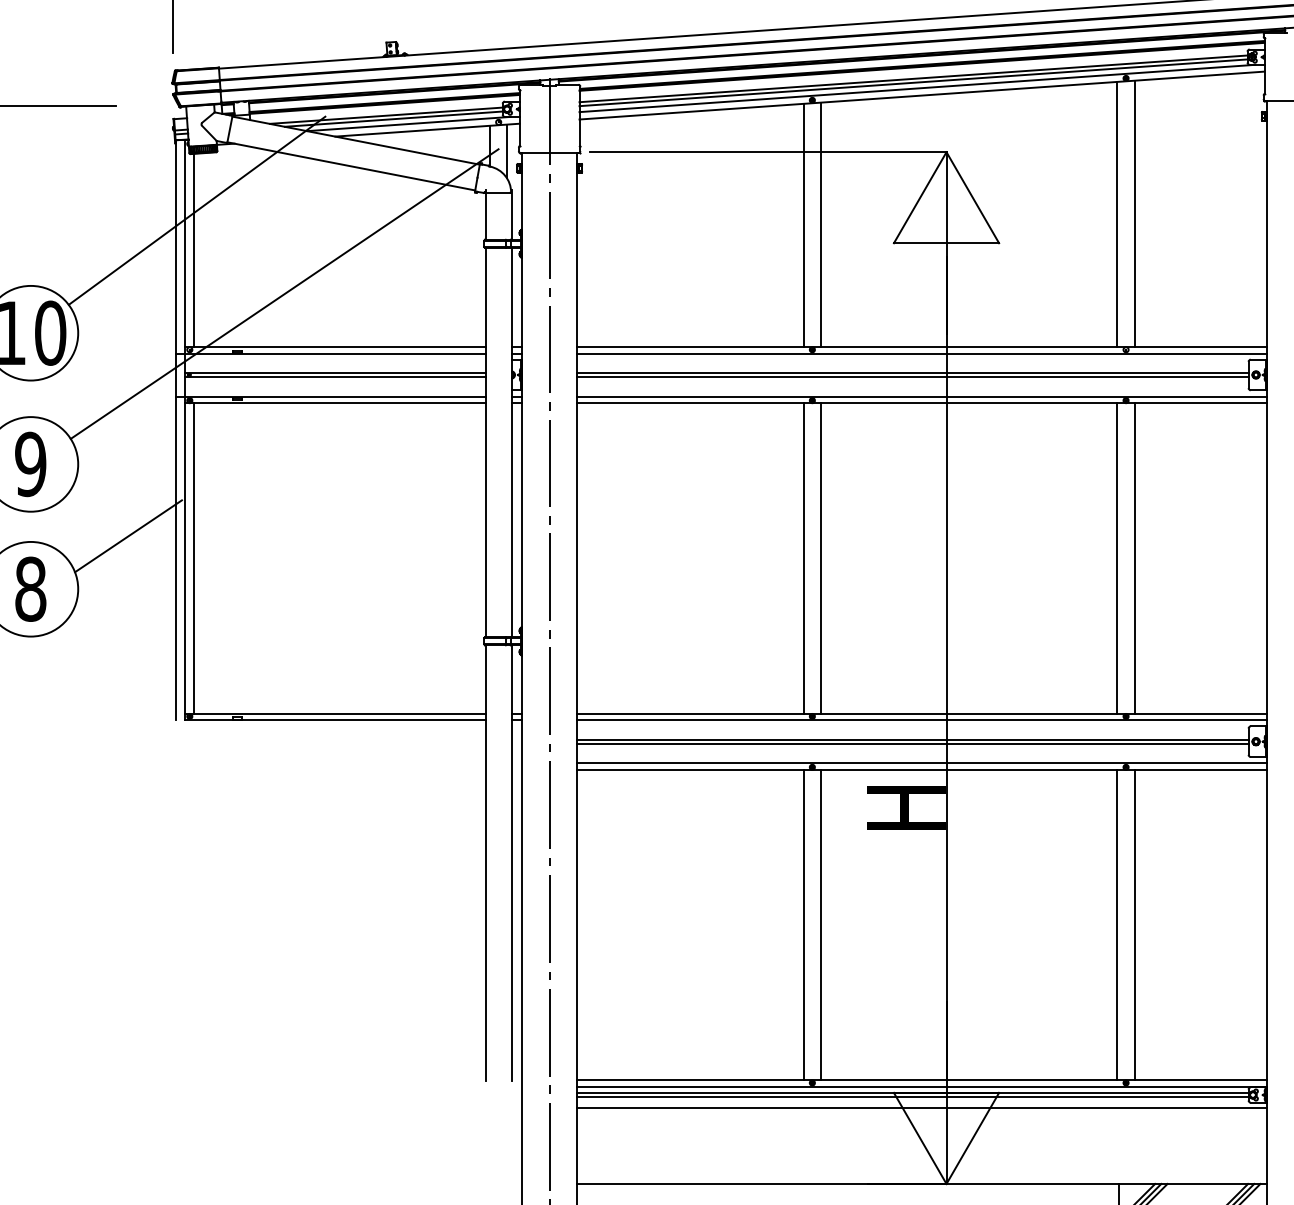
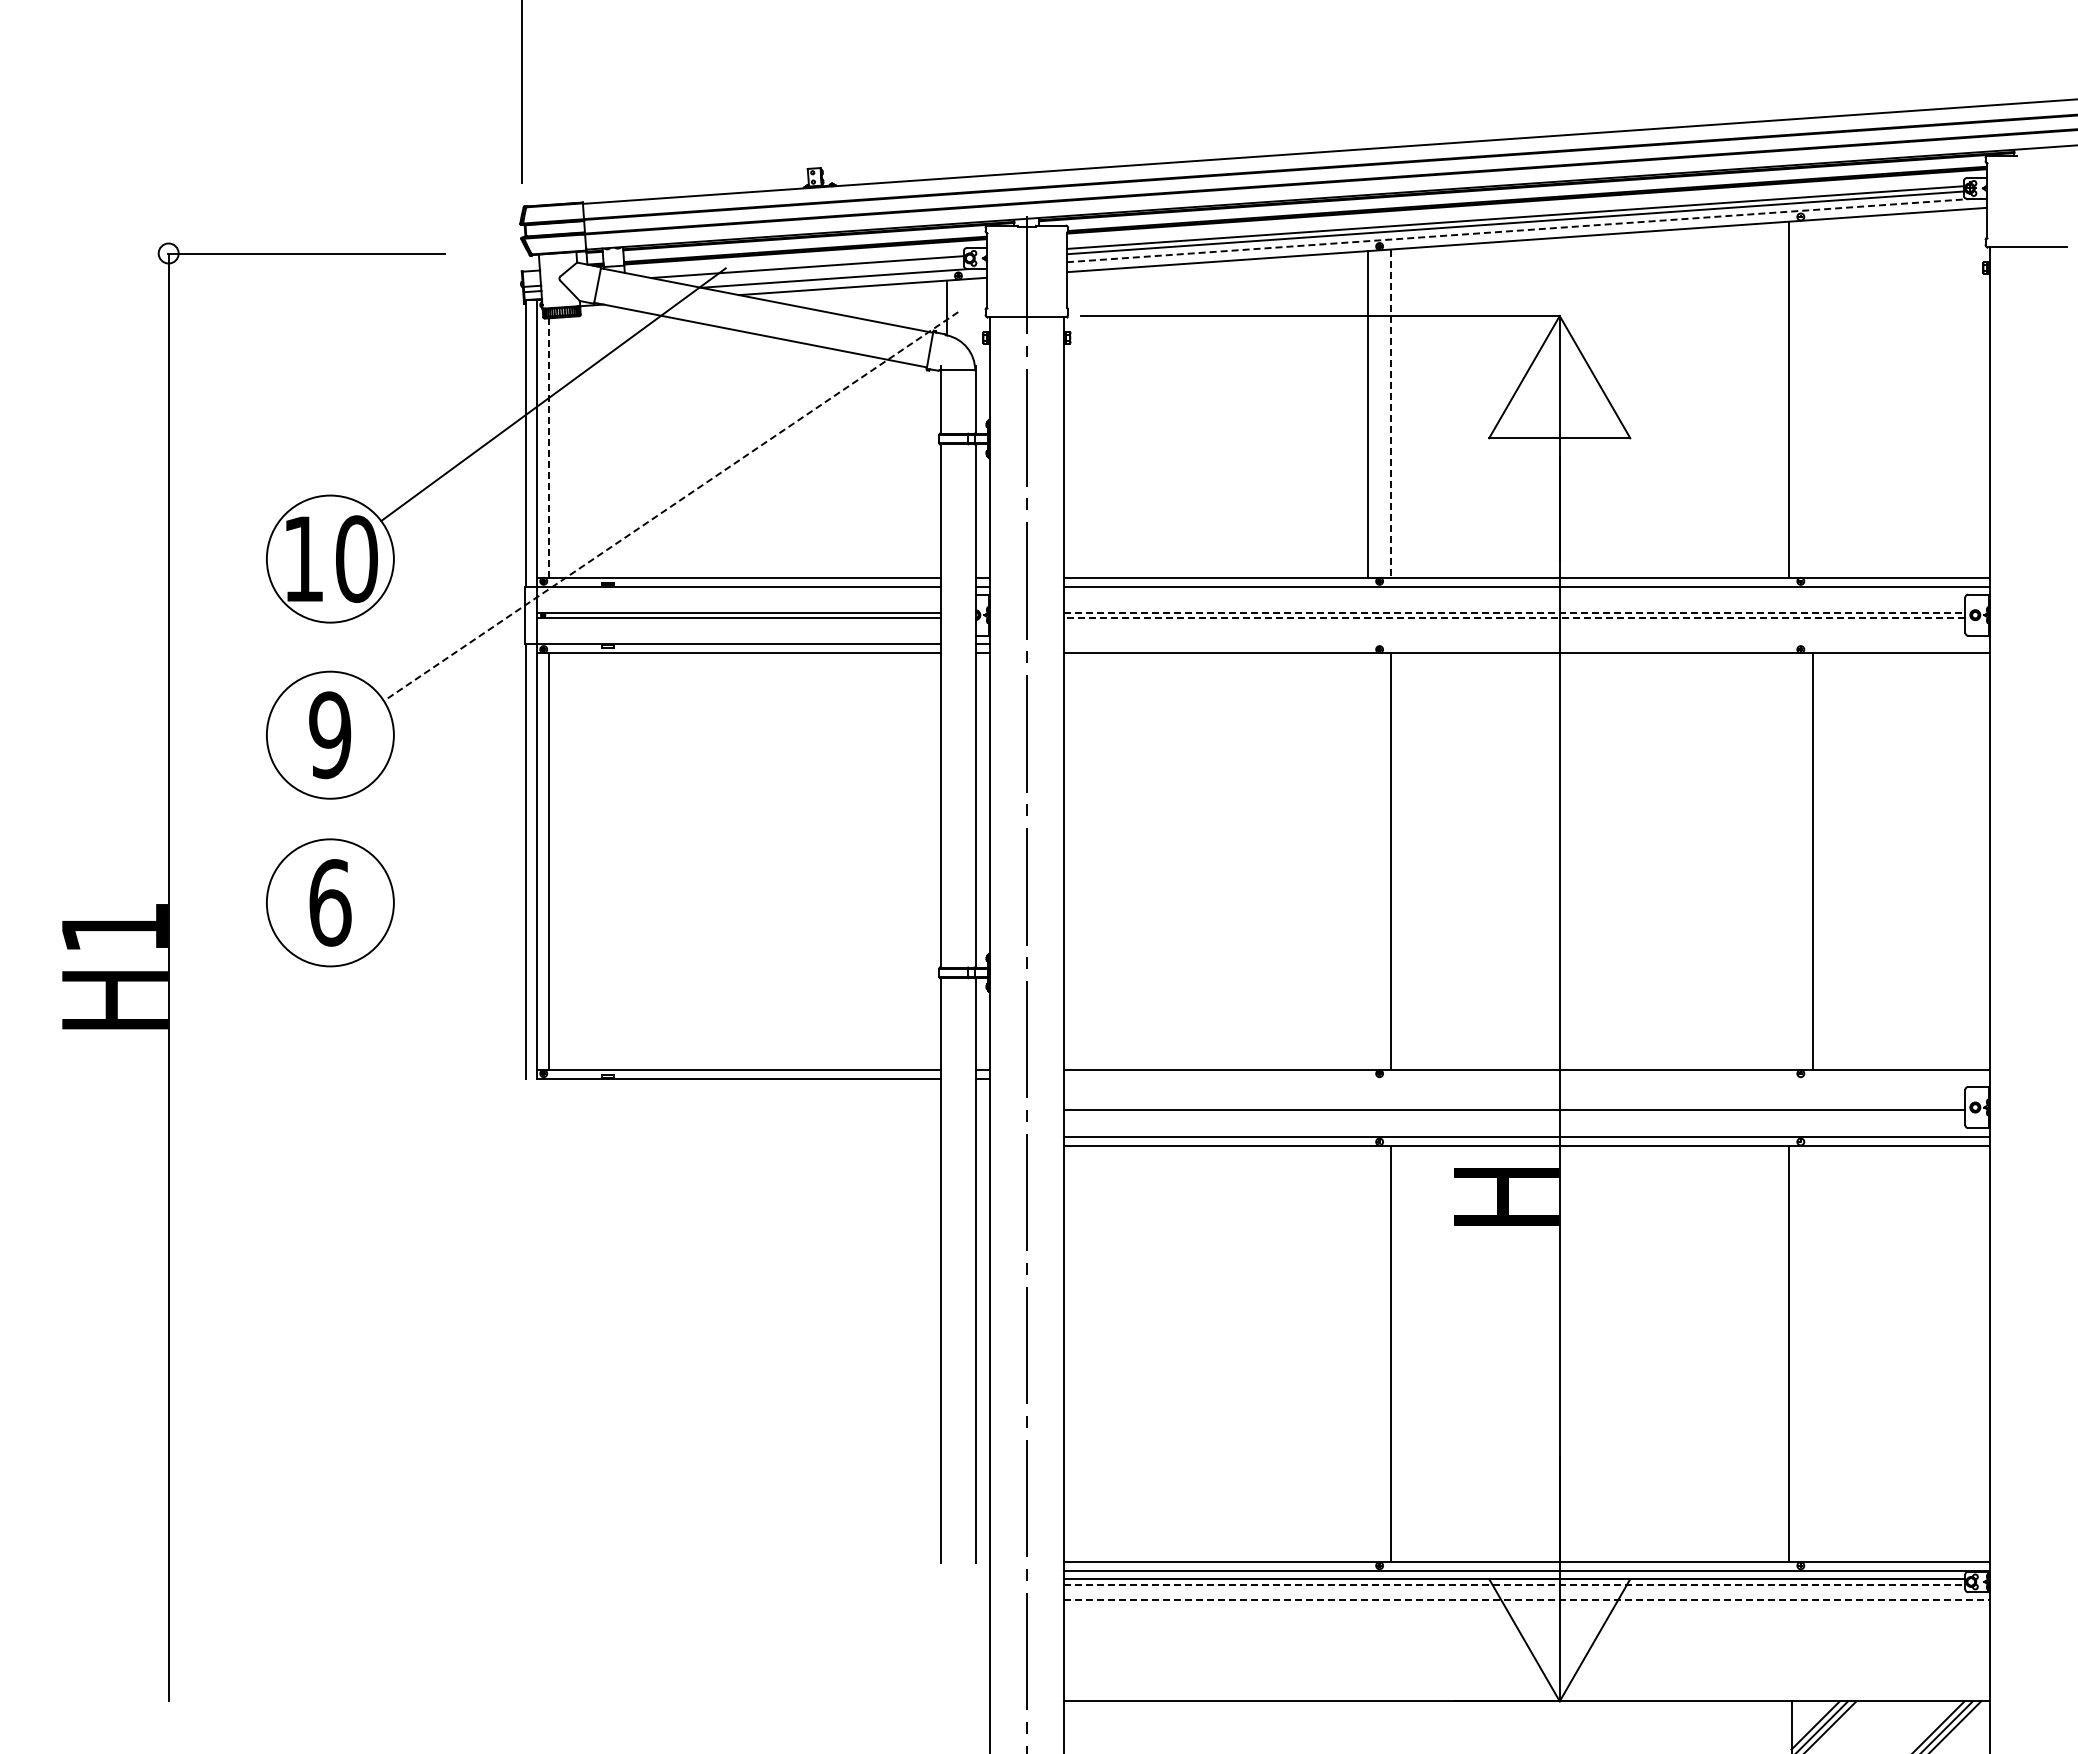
line: (917, 88) -> (1520, 230), solid -> dashed
line: (393, 119) -> (817, 271), removed
line: (507, 151) -> (970, 314), removed
line: (1134, 213) -> (1812, 398), removed
line: (821, 225) -> (1391, 414), solid -> dashed
line: (194, 250) -> (549, 447), solid -> dashed
line: (284, 294) -> (671, 506), solid -> dashed
line: (912, 372) -> (1514, 612), solid -> dashed
line: (912, 377) -> (1514, 618), solid -> dashed
line: (921, 396) -> (1526, 644), removed
line: (128, 536) -> (461, 831), removed
line: (803, 558) -> (1367, 861), removed
line: (1117, 558) -> (1789, 861), removed
text: (30, 588) -> (330, 902), 8 -> 6
line: (921, 720) -> (1526, 1079), removed
line: (912, 740) -> (1514, 1105), removed
line: (803, 924) -> (1367, 1353), removed
line: (1134, 924) -> (1812, 1353), removed
line: (912, 1096) -> (1514, 1584), solid -> dashed
line: (922, 1108) -> (1527, 1599), solid -> dashed

